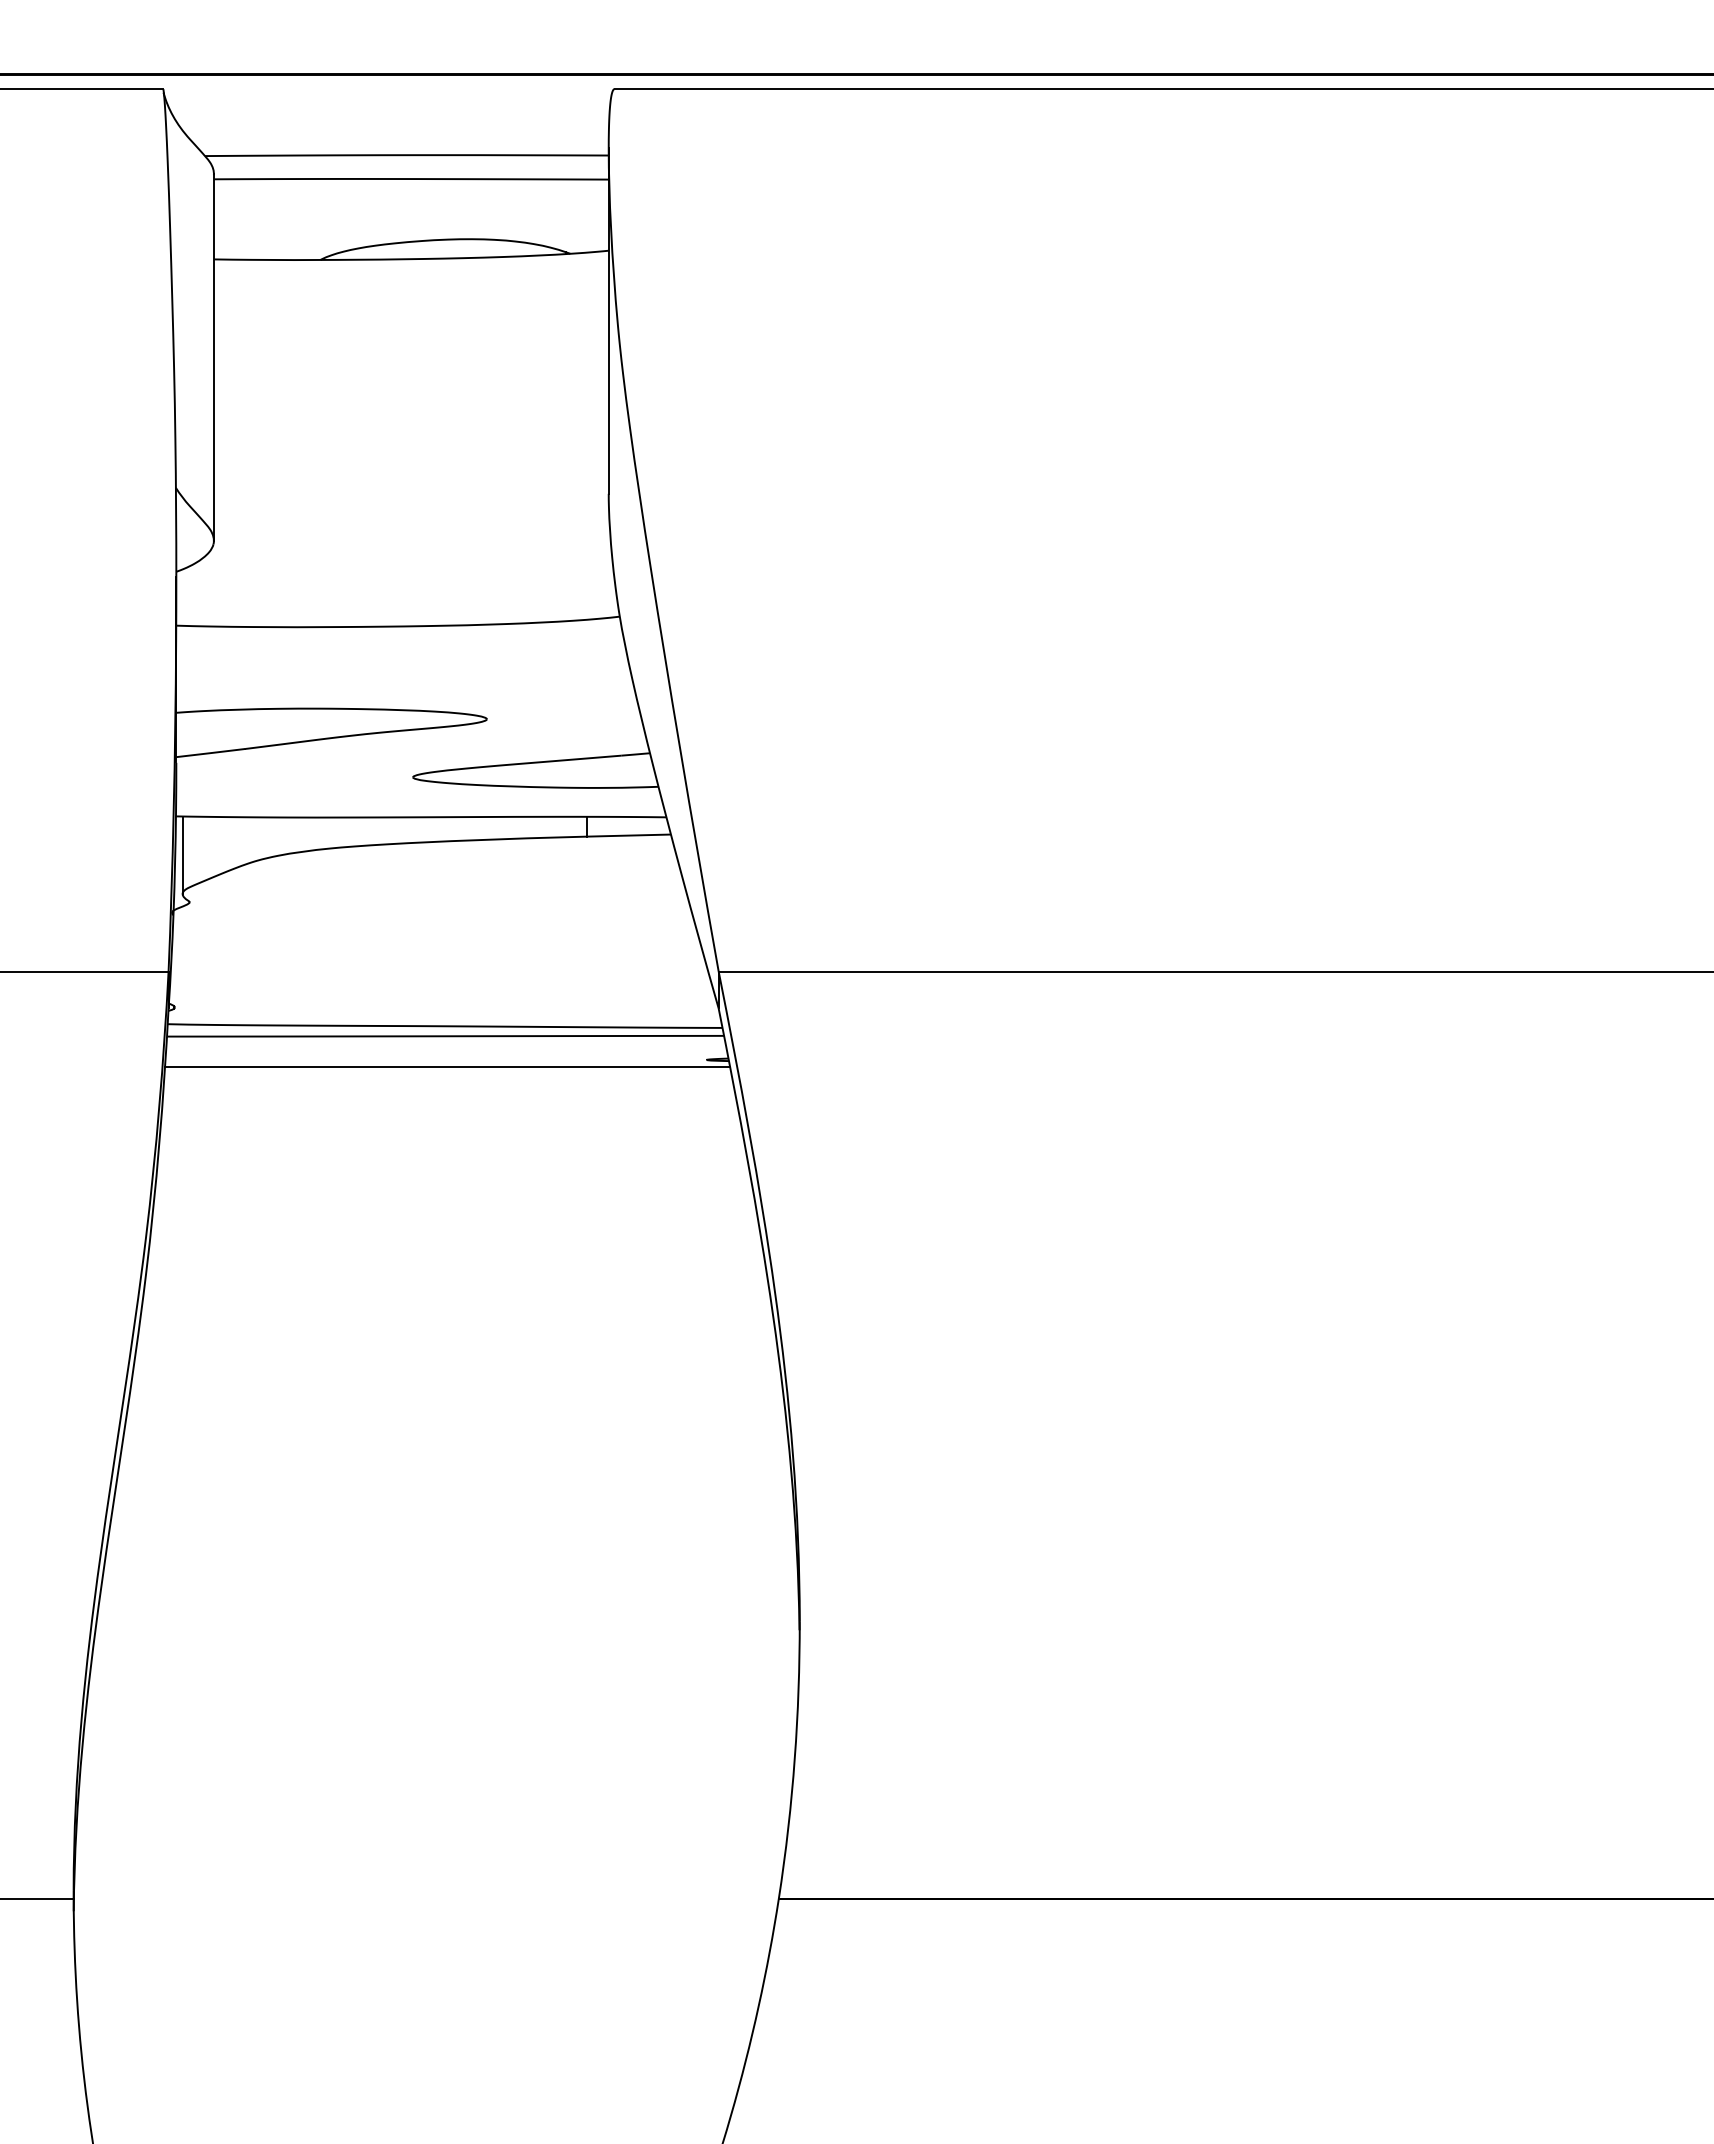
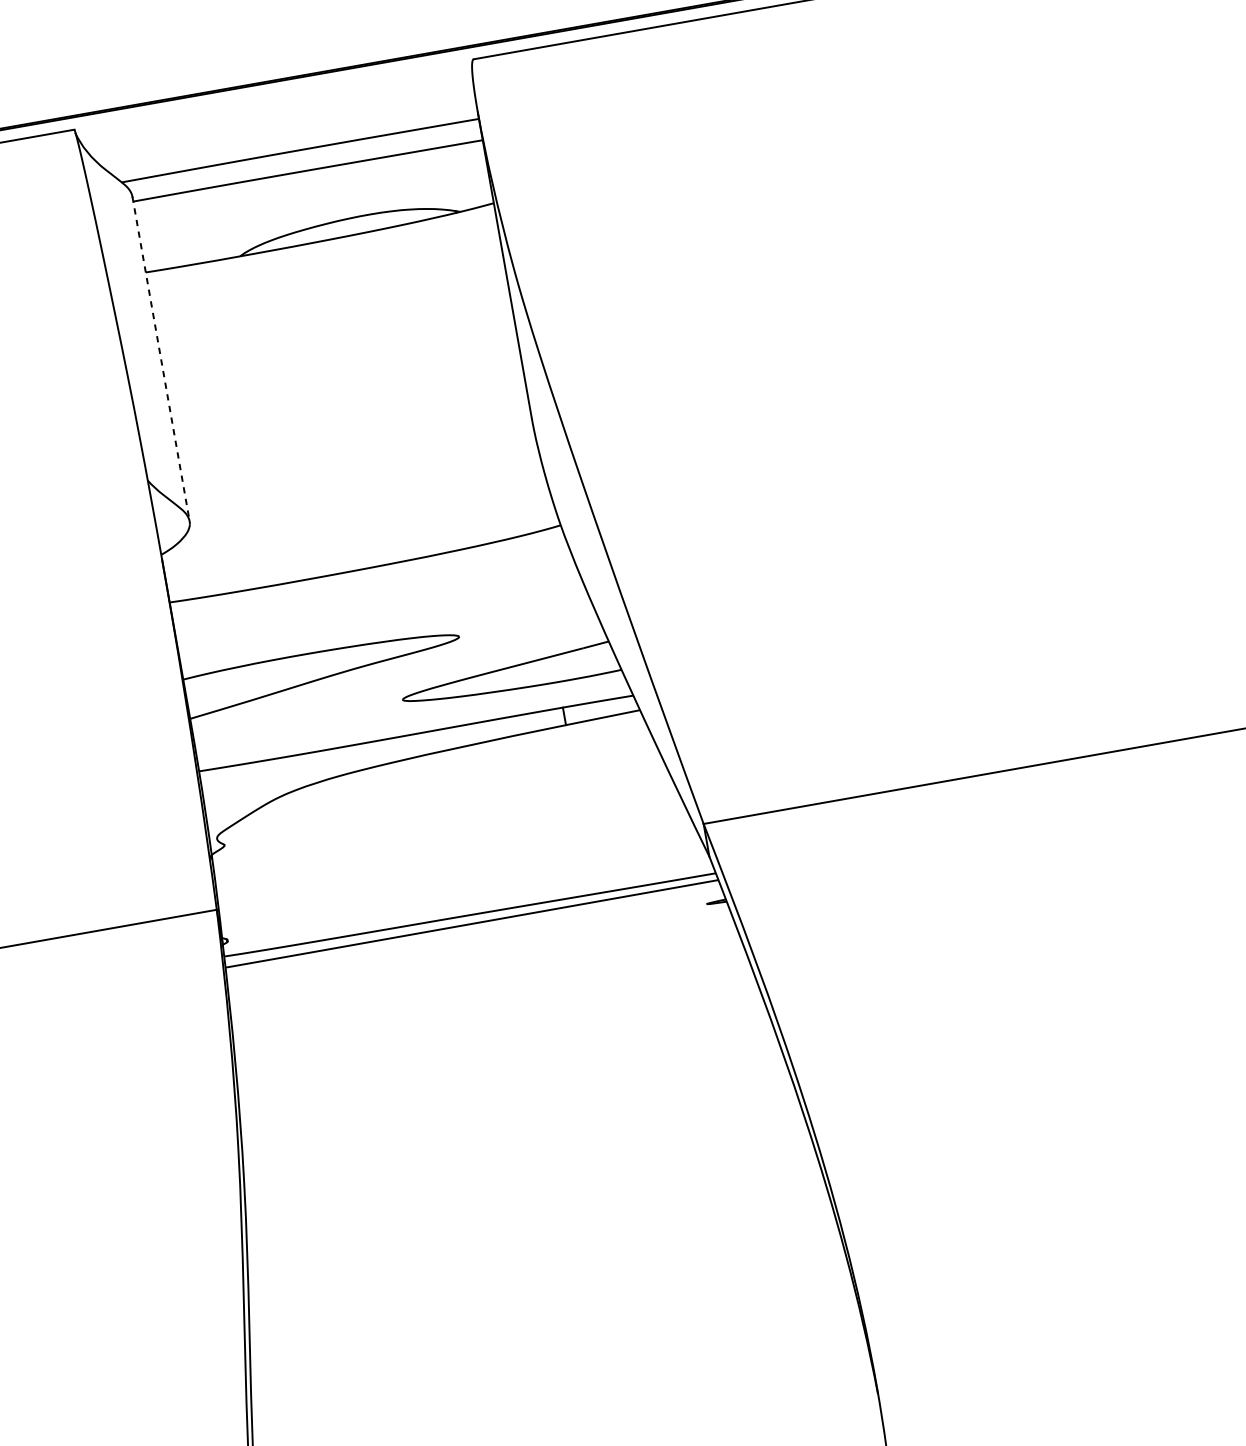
line: (213, 357) -> (160, 359), solid -> dashed
line: (182, 854) -> (210, 804), removed
line: (447, 1067) -> (478, 951), removed

